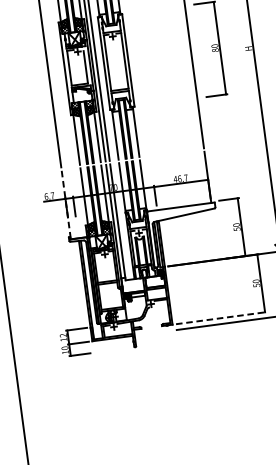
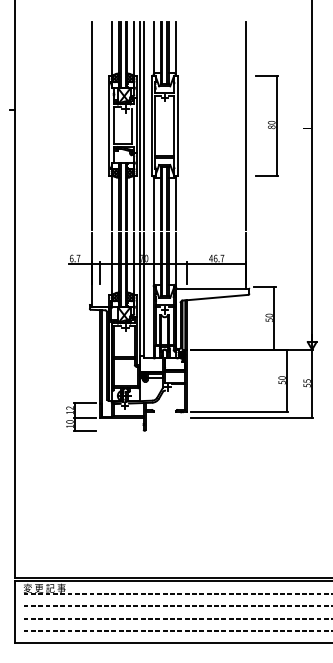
line: (66, 205) -> (91, 270), dashed -> solid
line: (220, 318) -> (239, 412), dashed -> solid

